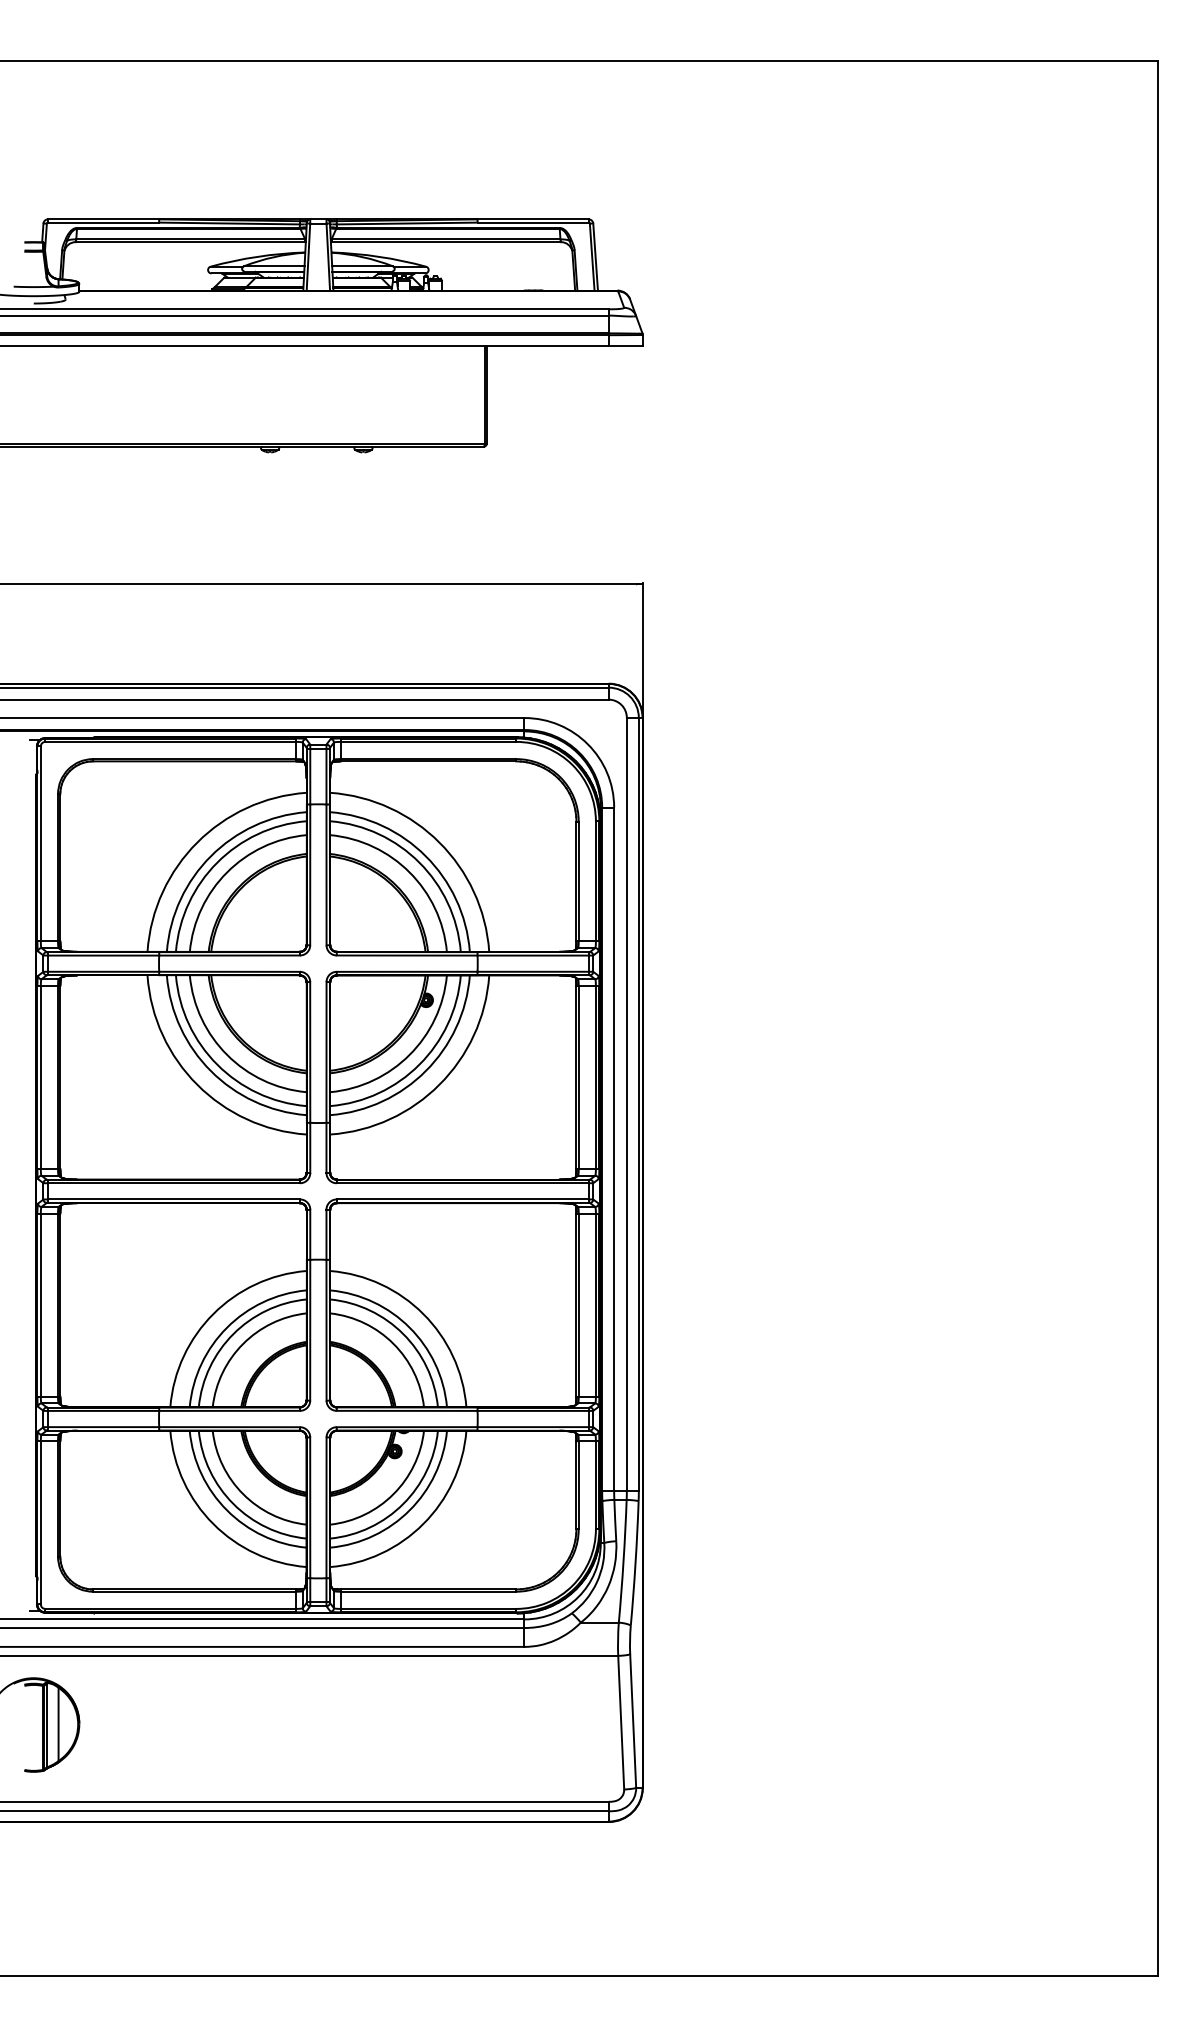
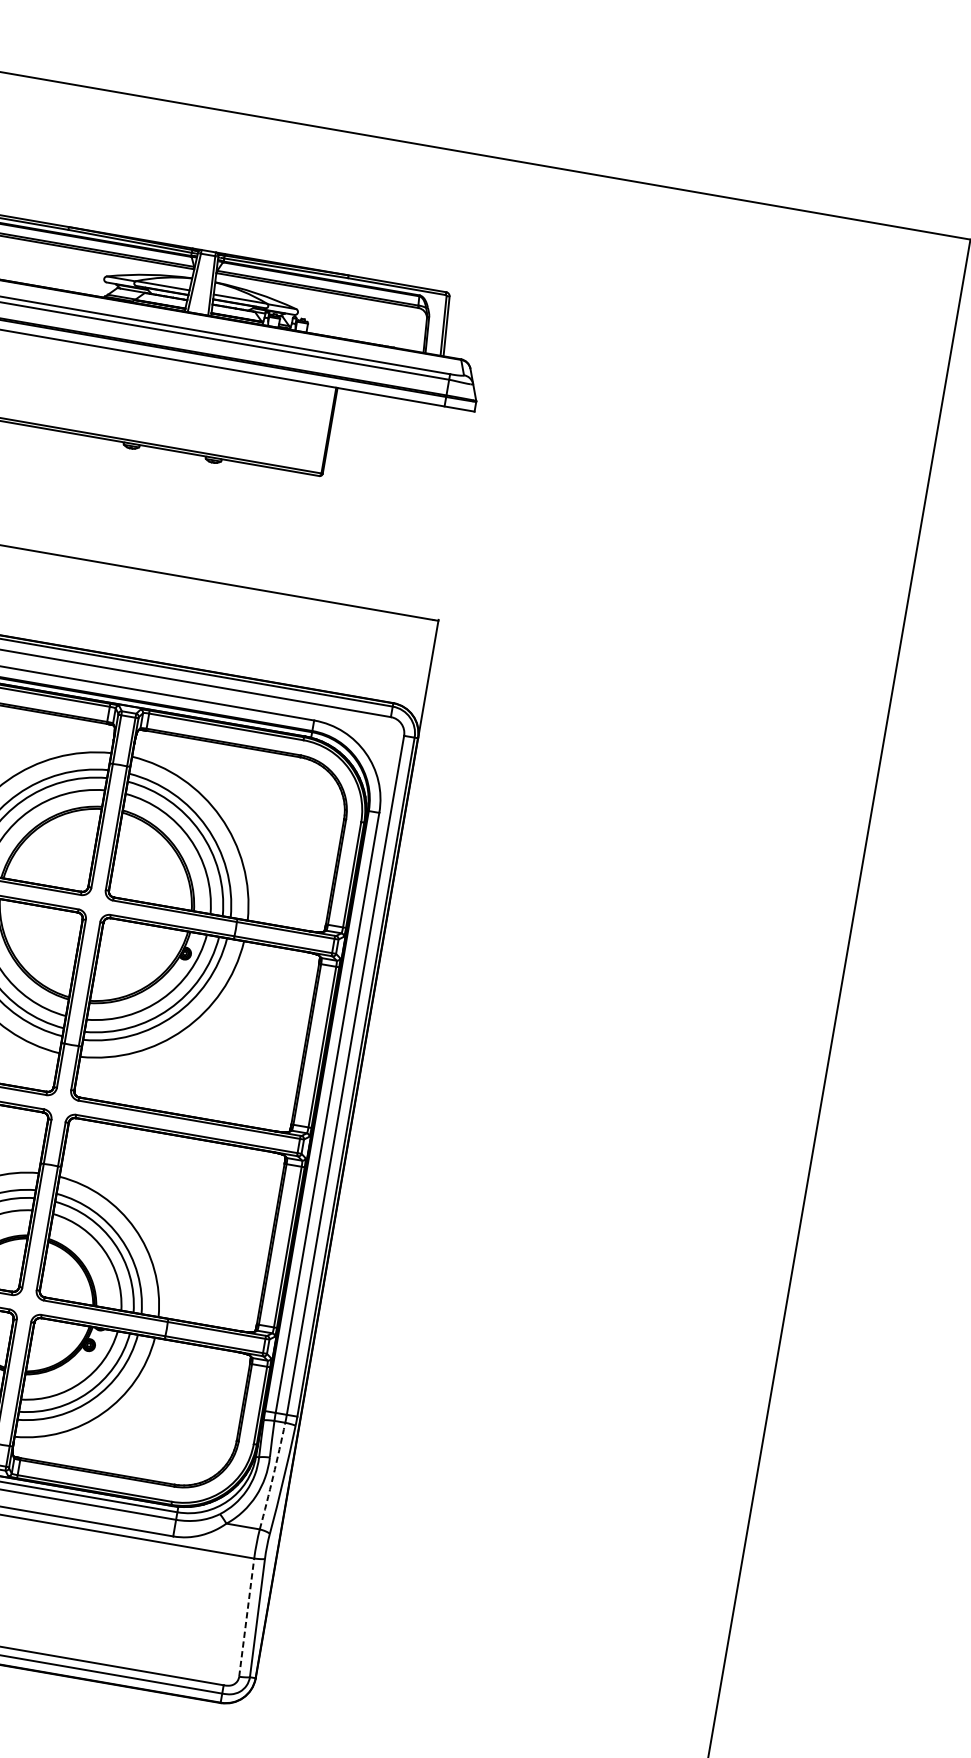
arc: (623, 1561) -> (273, 1476), solid -> dashed
line: (621, 1722) -> (246, 1617), solid -> dashed

